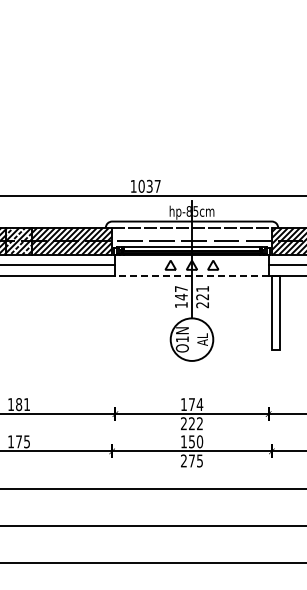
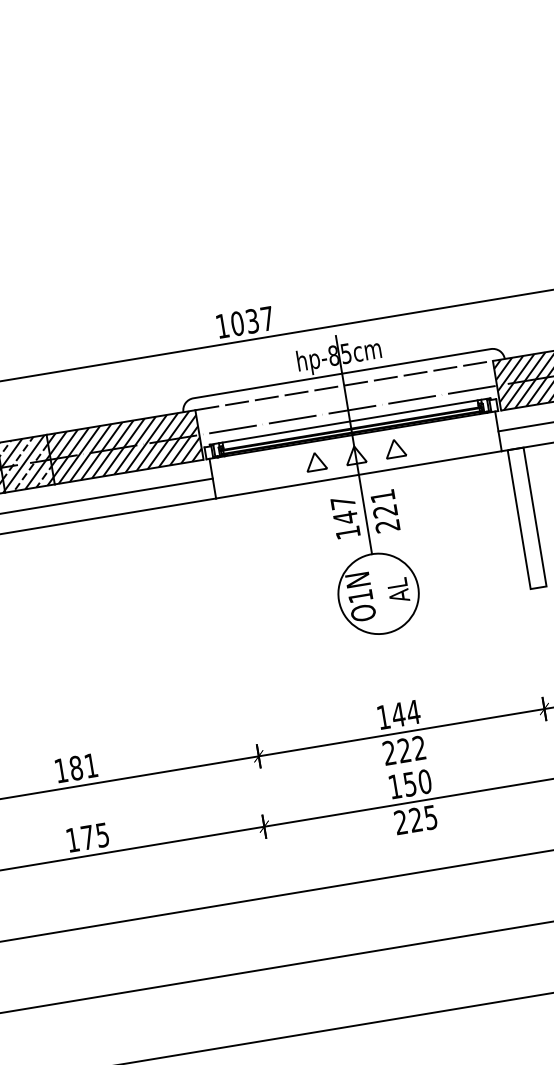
line: (192, 275) -> (359, 474), dashed -> solid
text: (191, 404) -> (397, 714), 174 -> 144
text: (191, 460) -> (414, 819), 275 -> 225

